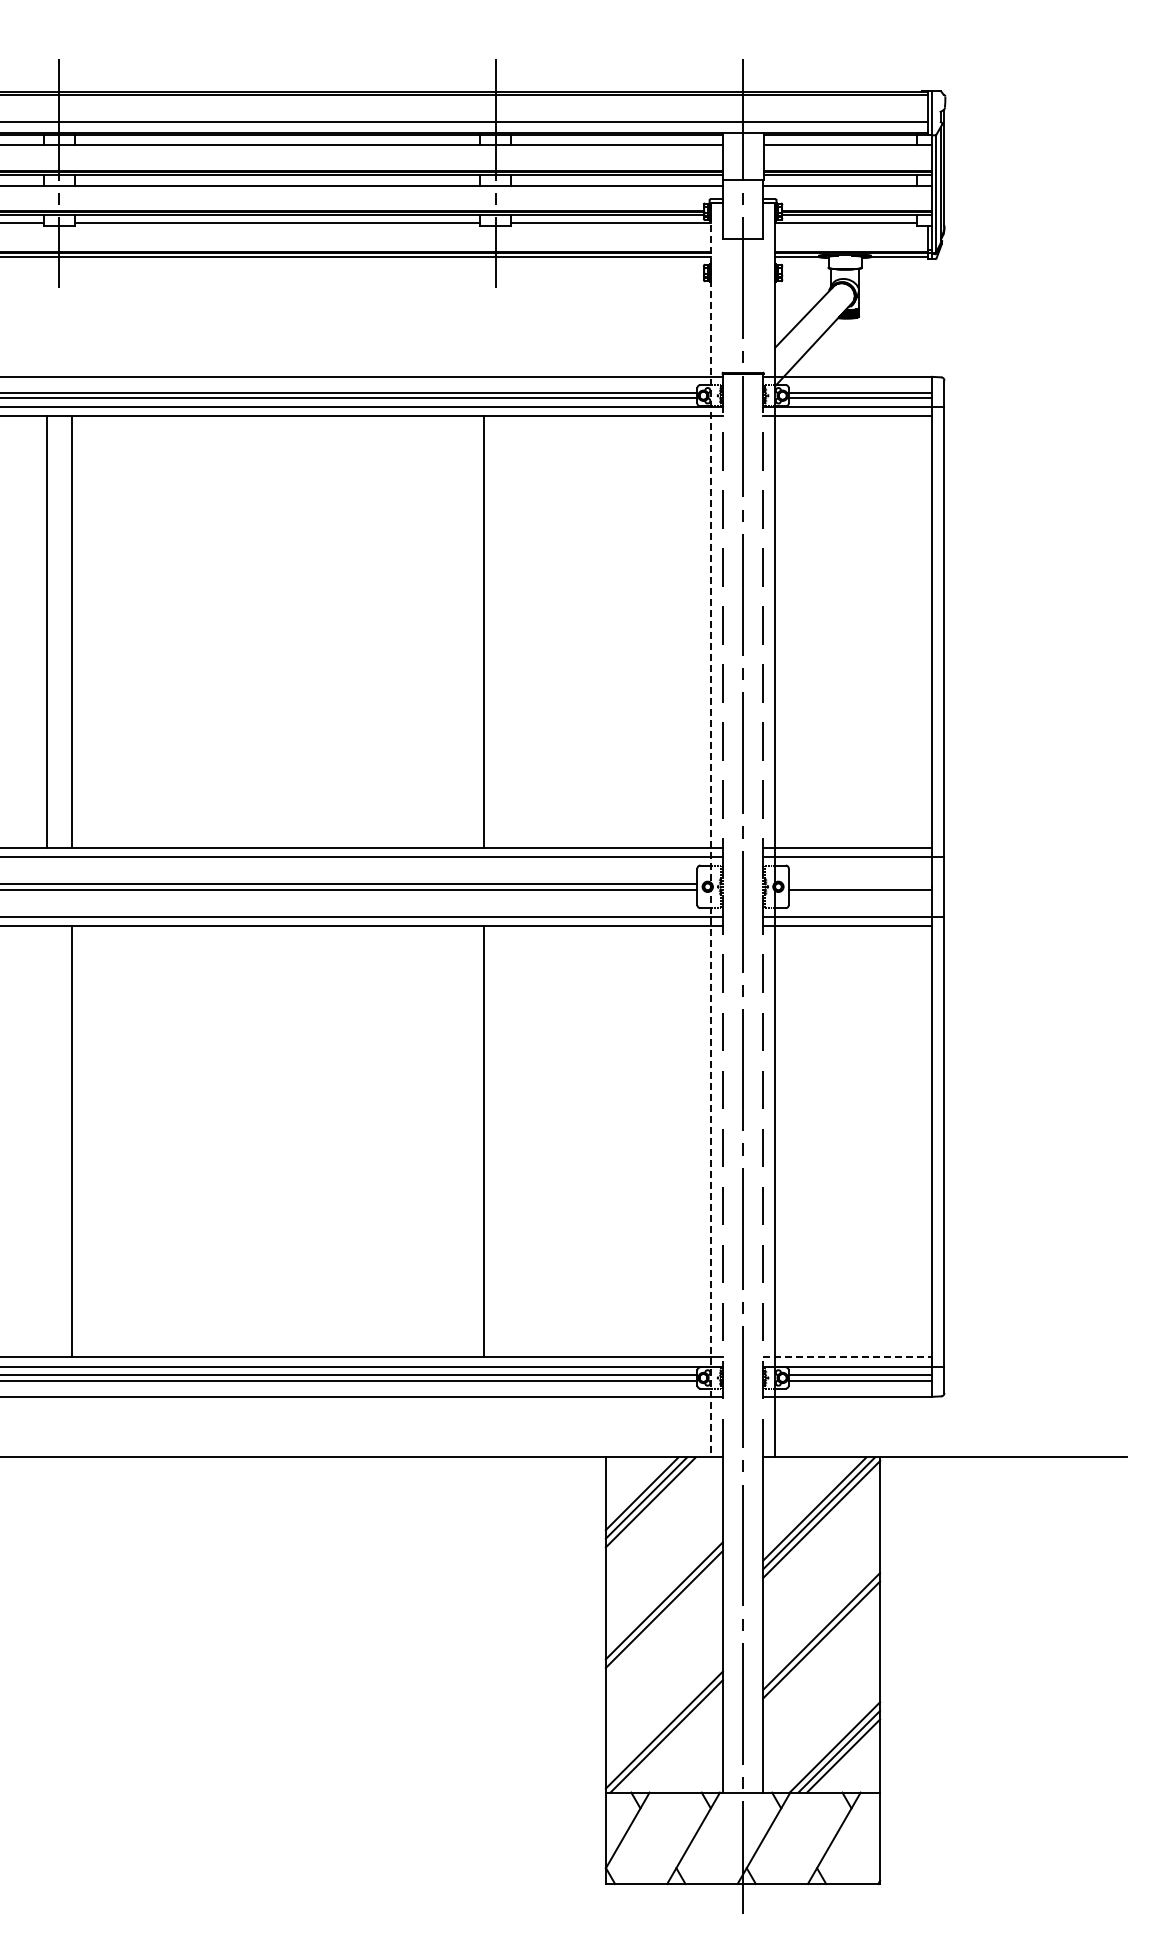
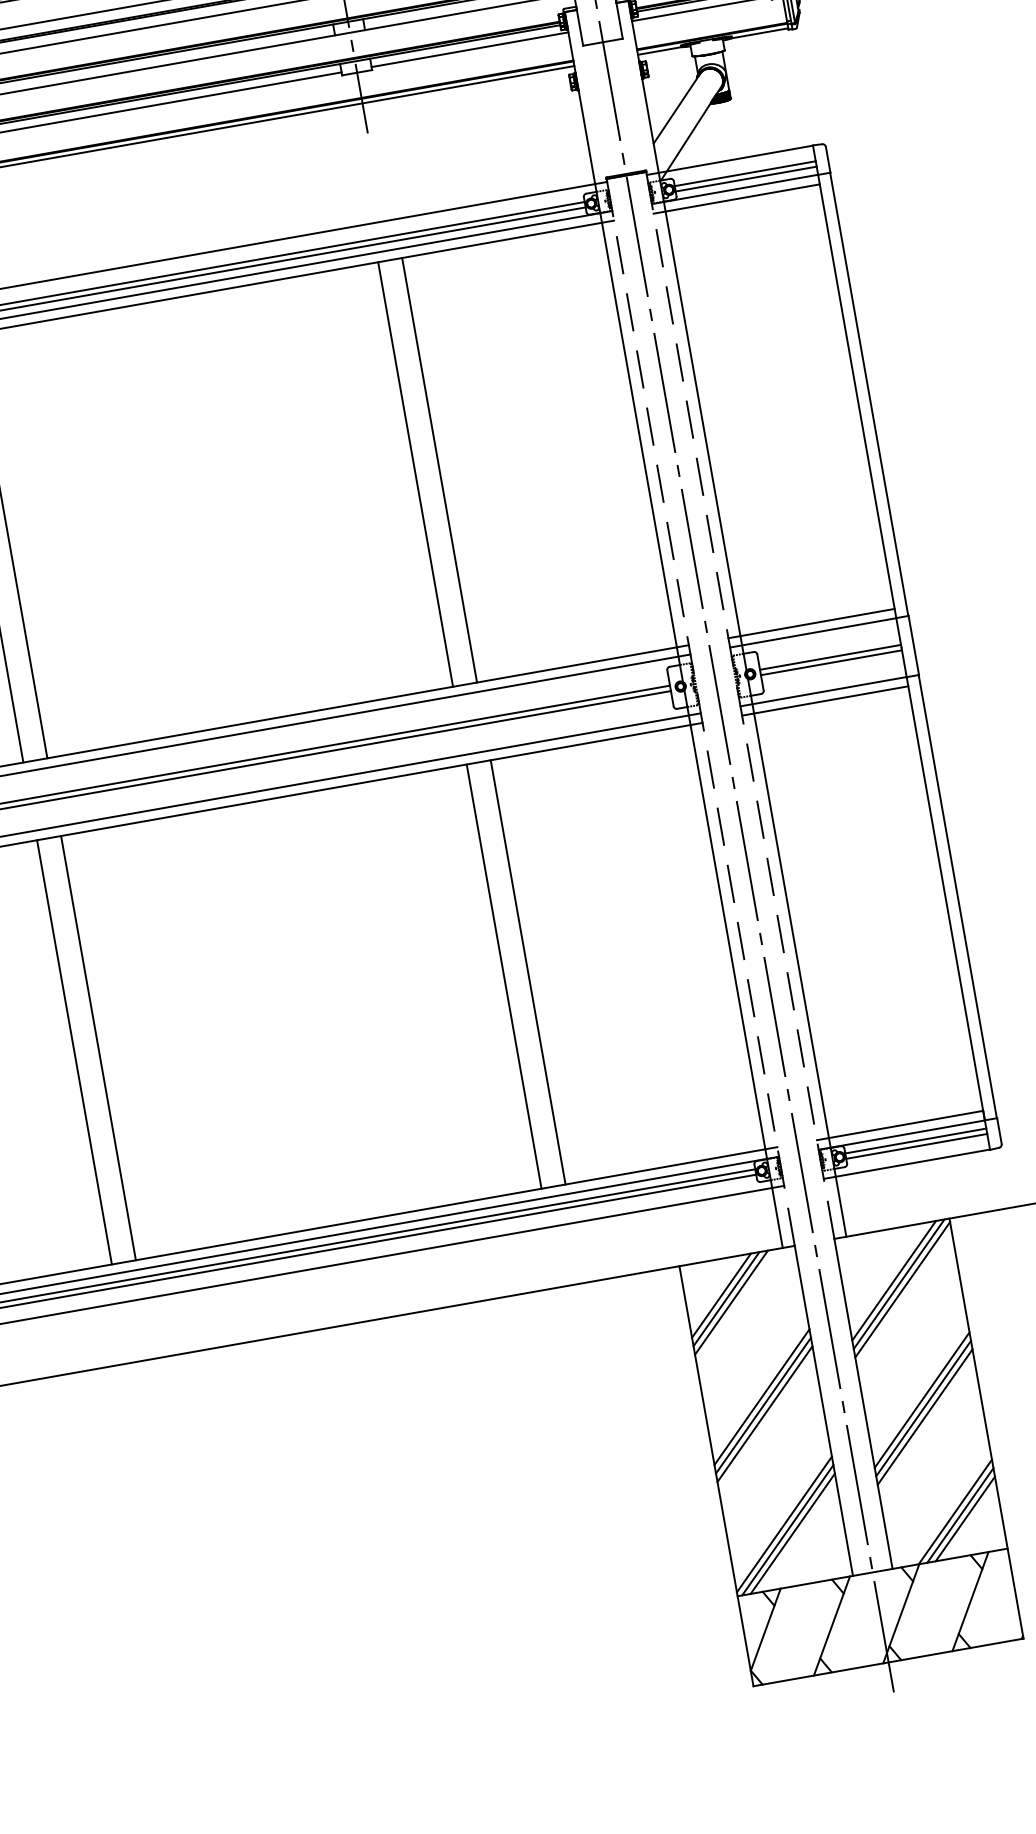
line: (507, 631) -> (439, 469), added
line: (710, 830) -> (673, 630), dashed -> solid
line: (859, 884) -> (829, 657), added
line: (47, 1141) -> (74, 1051), added
line: (507, 1141) -> (527, 972), added
line: (848, 1357) -> (901, 1125), dashed -> solid
line: (663, 1617) -> (763, 1413), added
line: (821, 1648) -> (924, 1416), added
line: (670, 1740) -> (792, 1533), added

